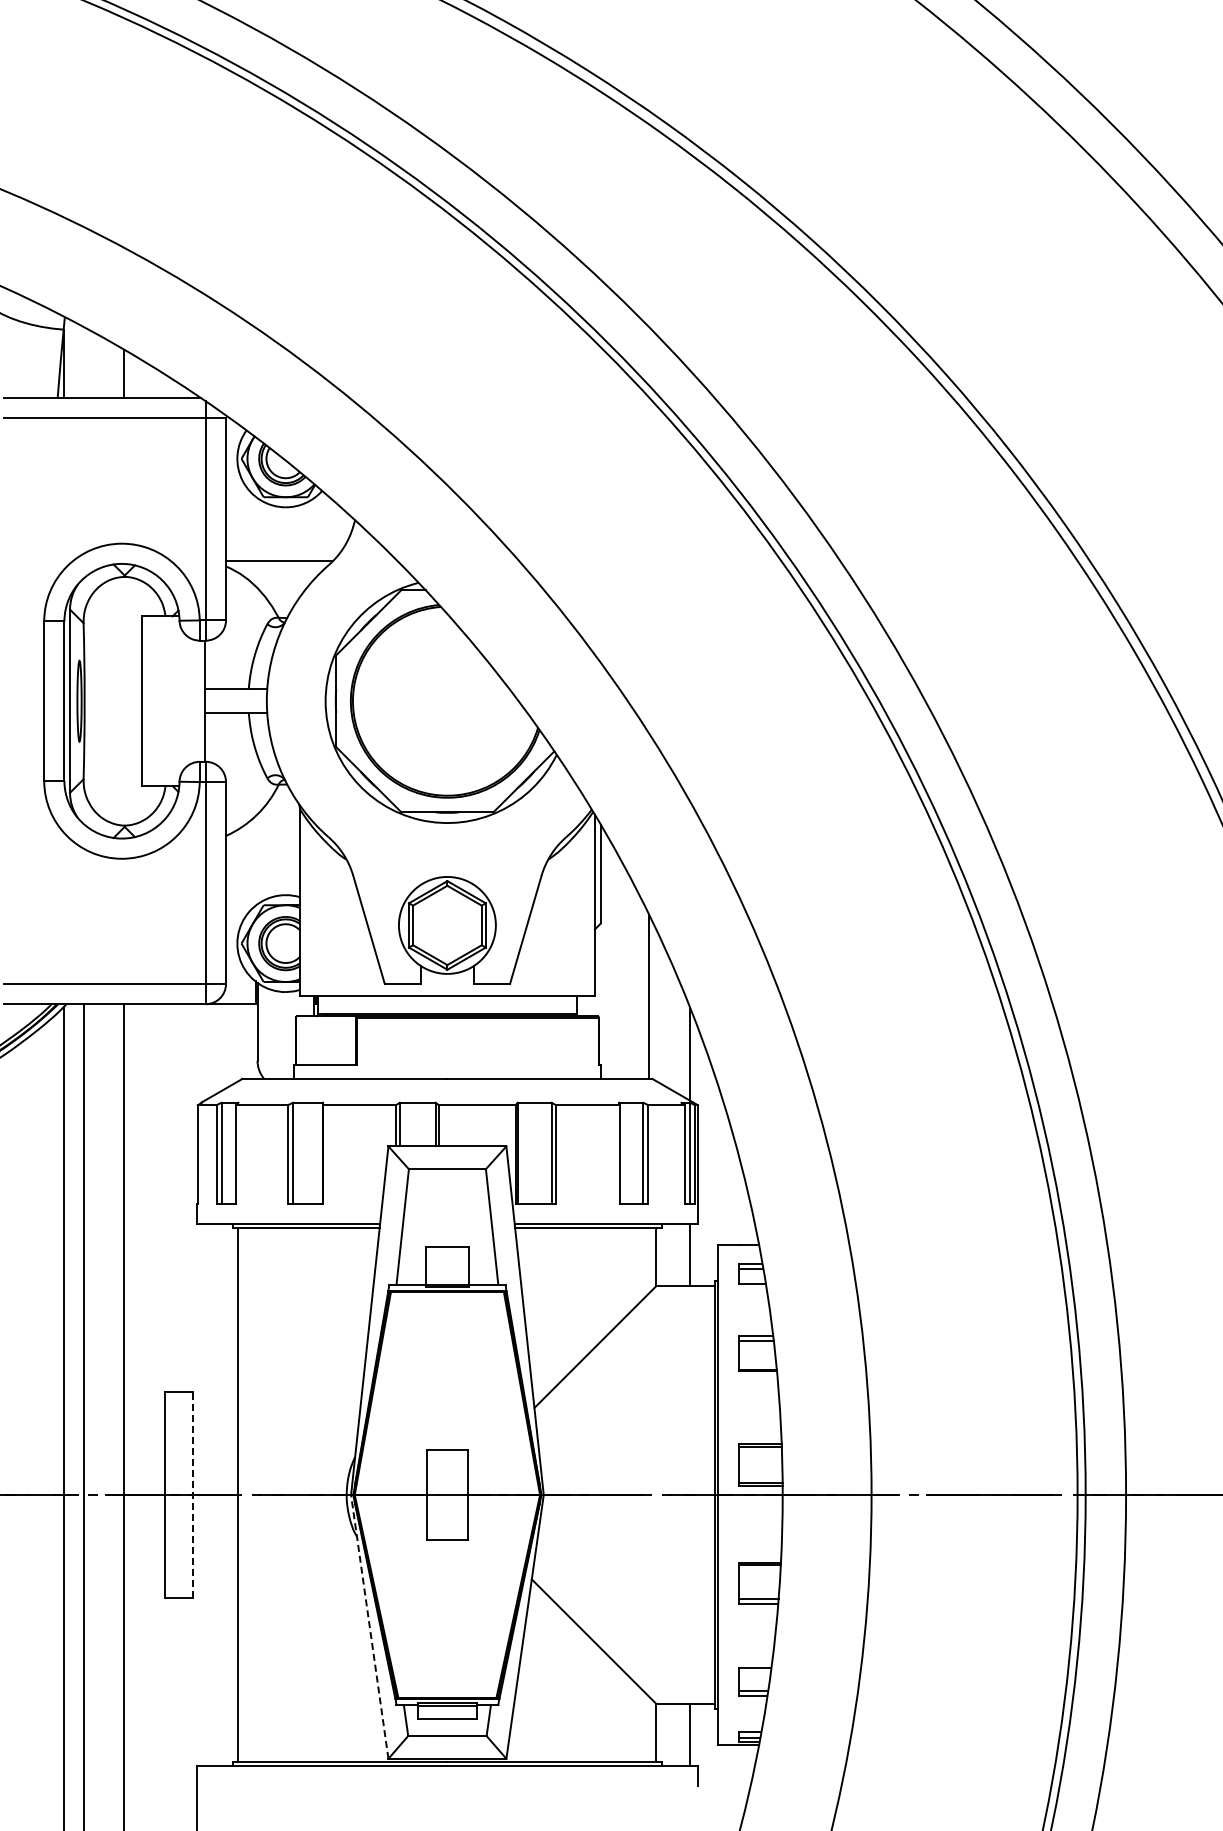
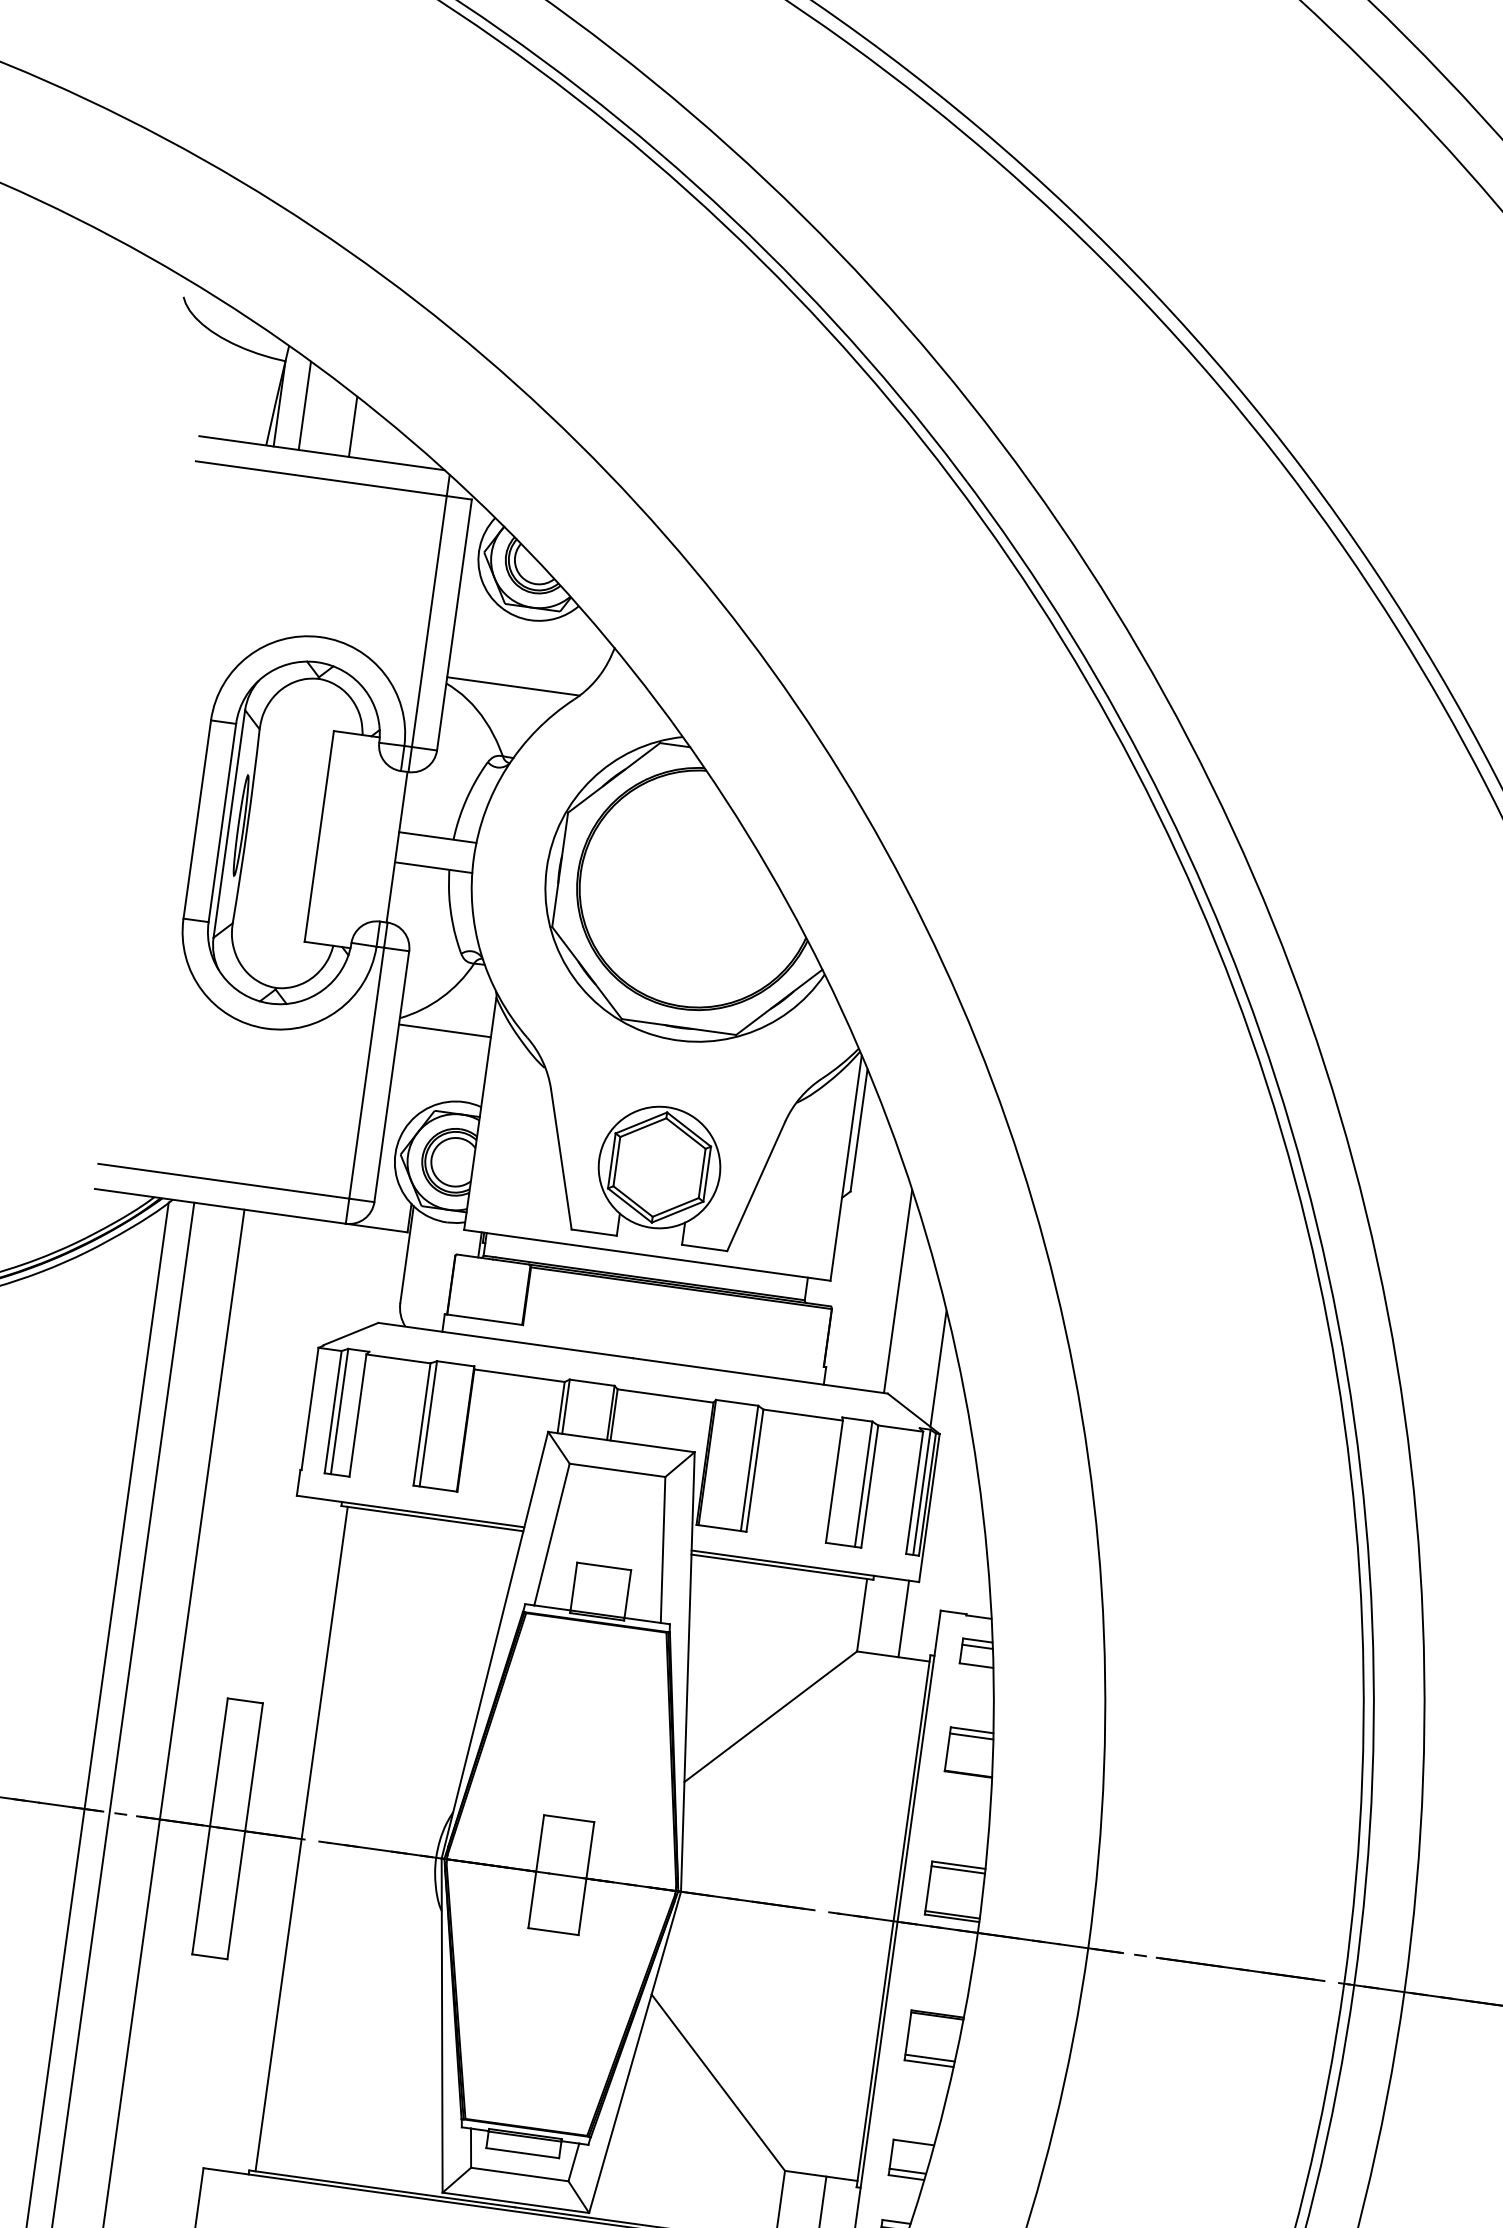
line: (83, 362) -> (304, 405), added
line: (262, 841) -> (444, 1031), added
line: (192, 1494) -> (244, 1830), dashed -> solid
line: (369, 1626) -> (441, 2025), dashed -> solid

